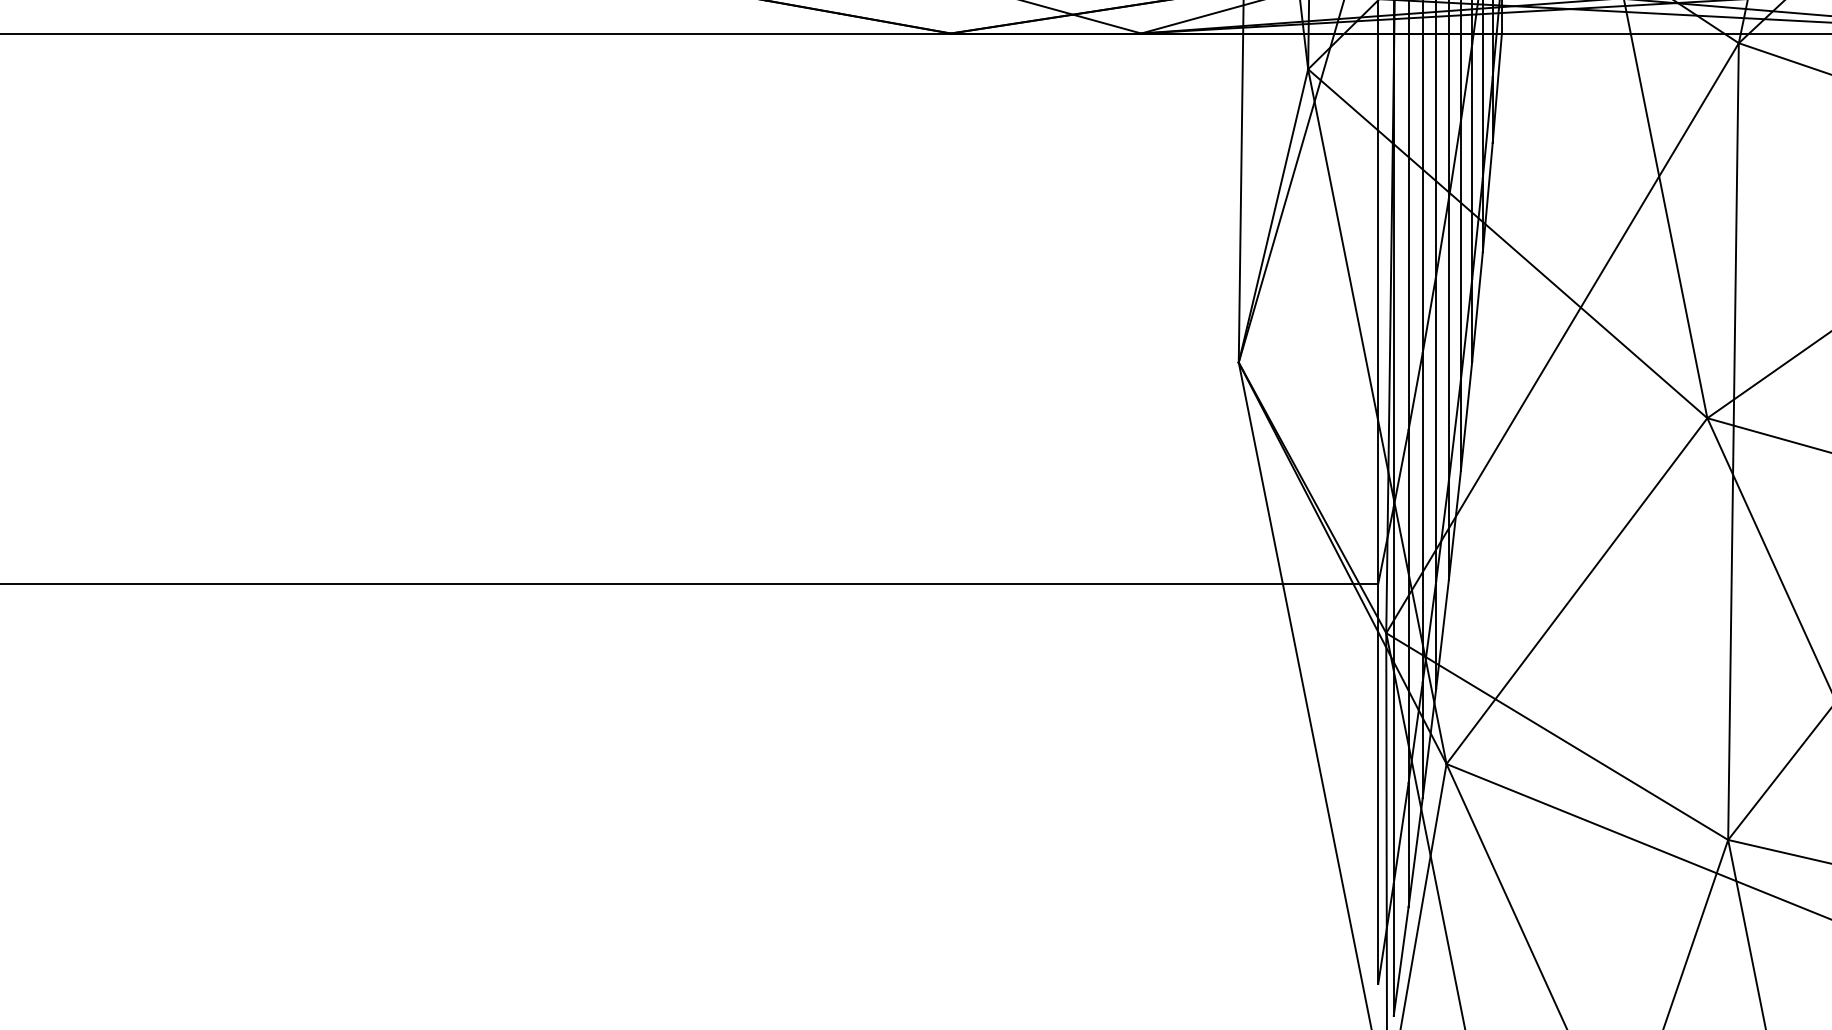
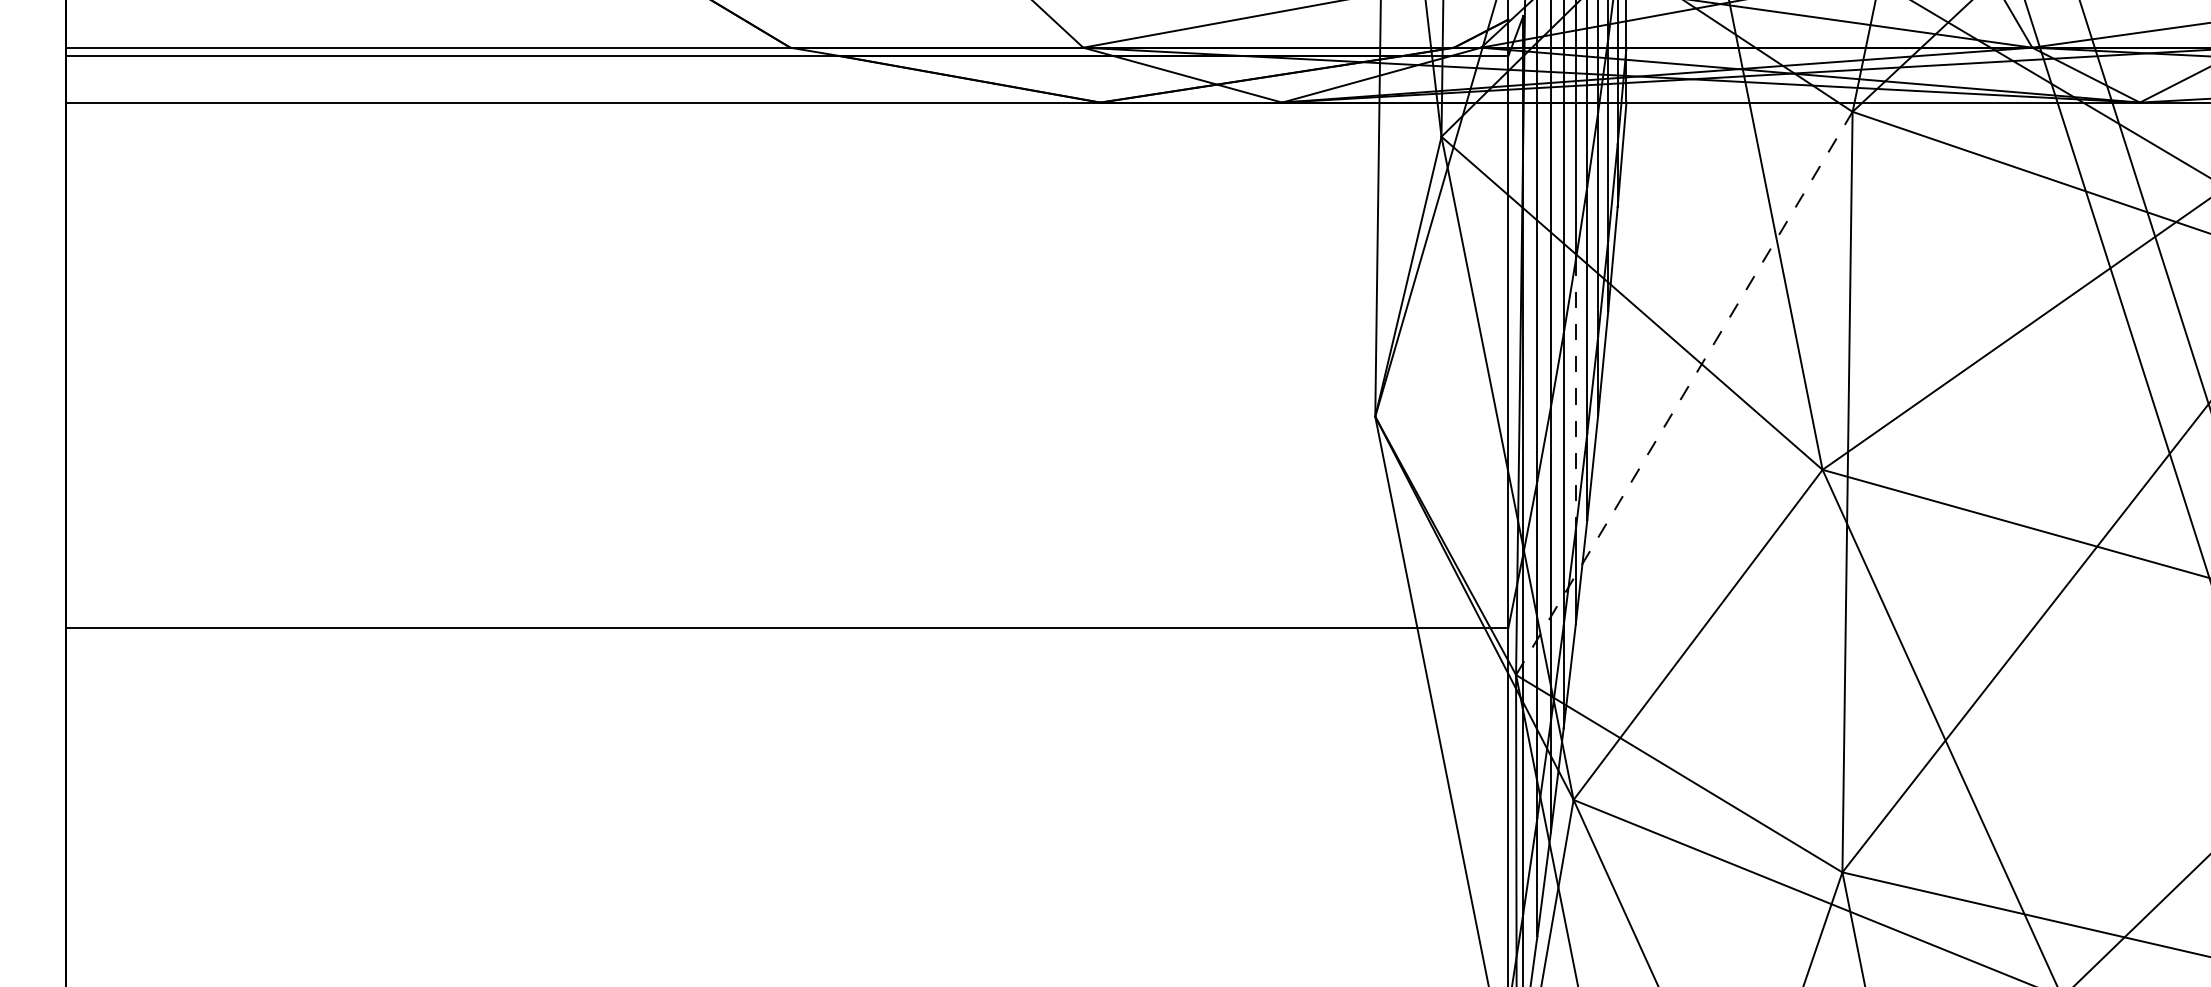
line: (1562, 338) -> (1684, 393), solid -> dashed
line: (1448, 340) -> (1575, 395), solid -> dashed

